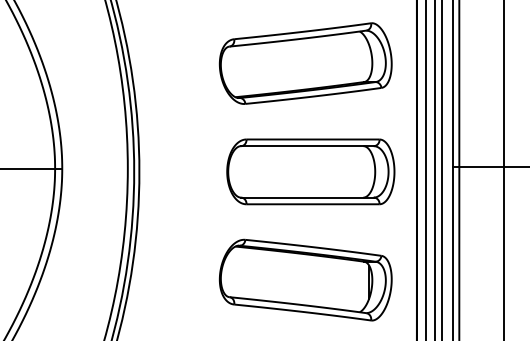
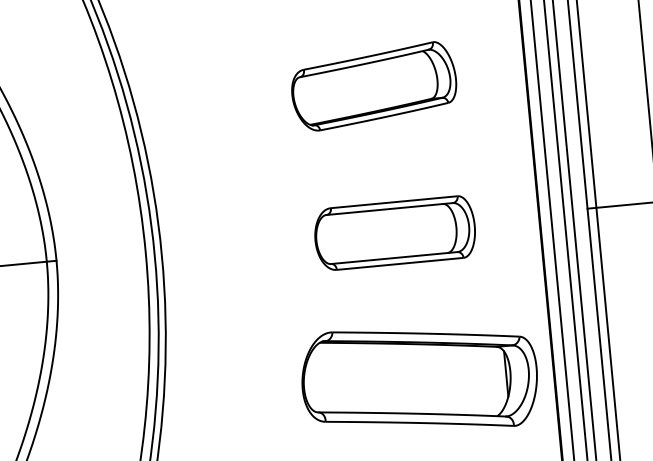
part: (305, 63) -> (373, 86), size x0.7
part: (310, 171) -> (394, 232), size x0.7
part: (305, 279) -> (419, 378), moved

